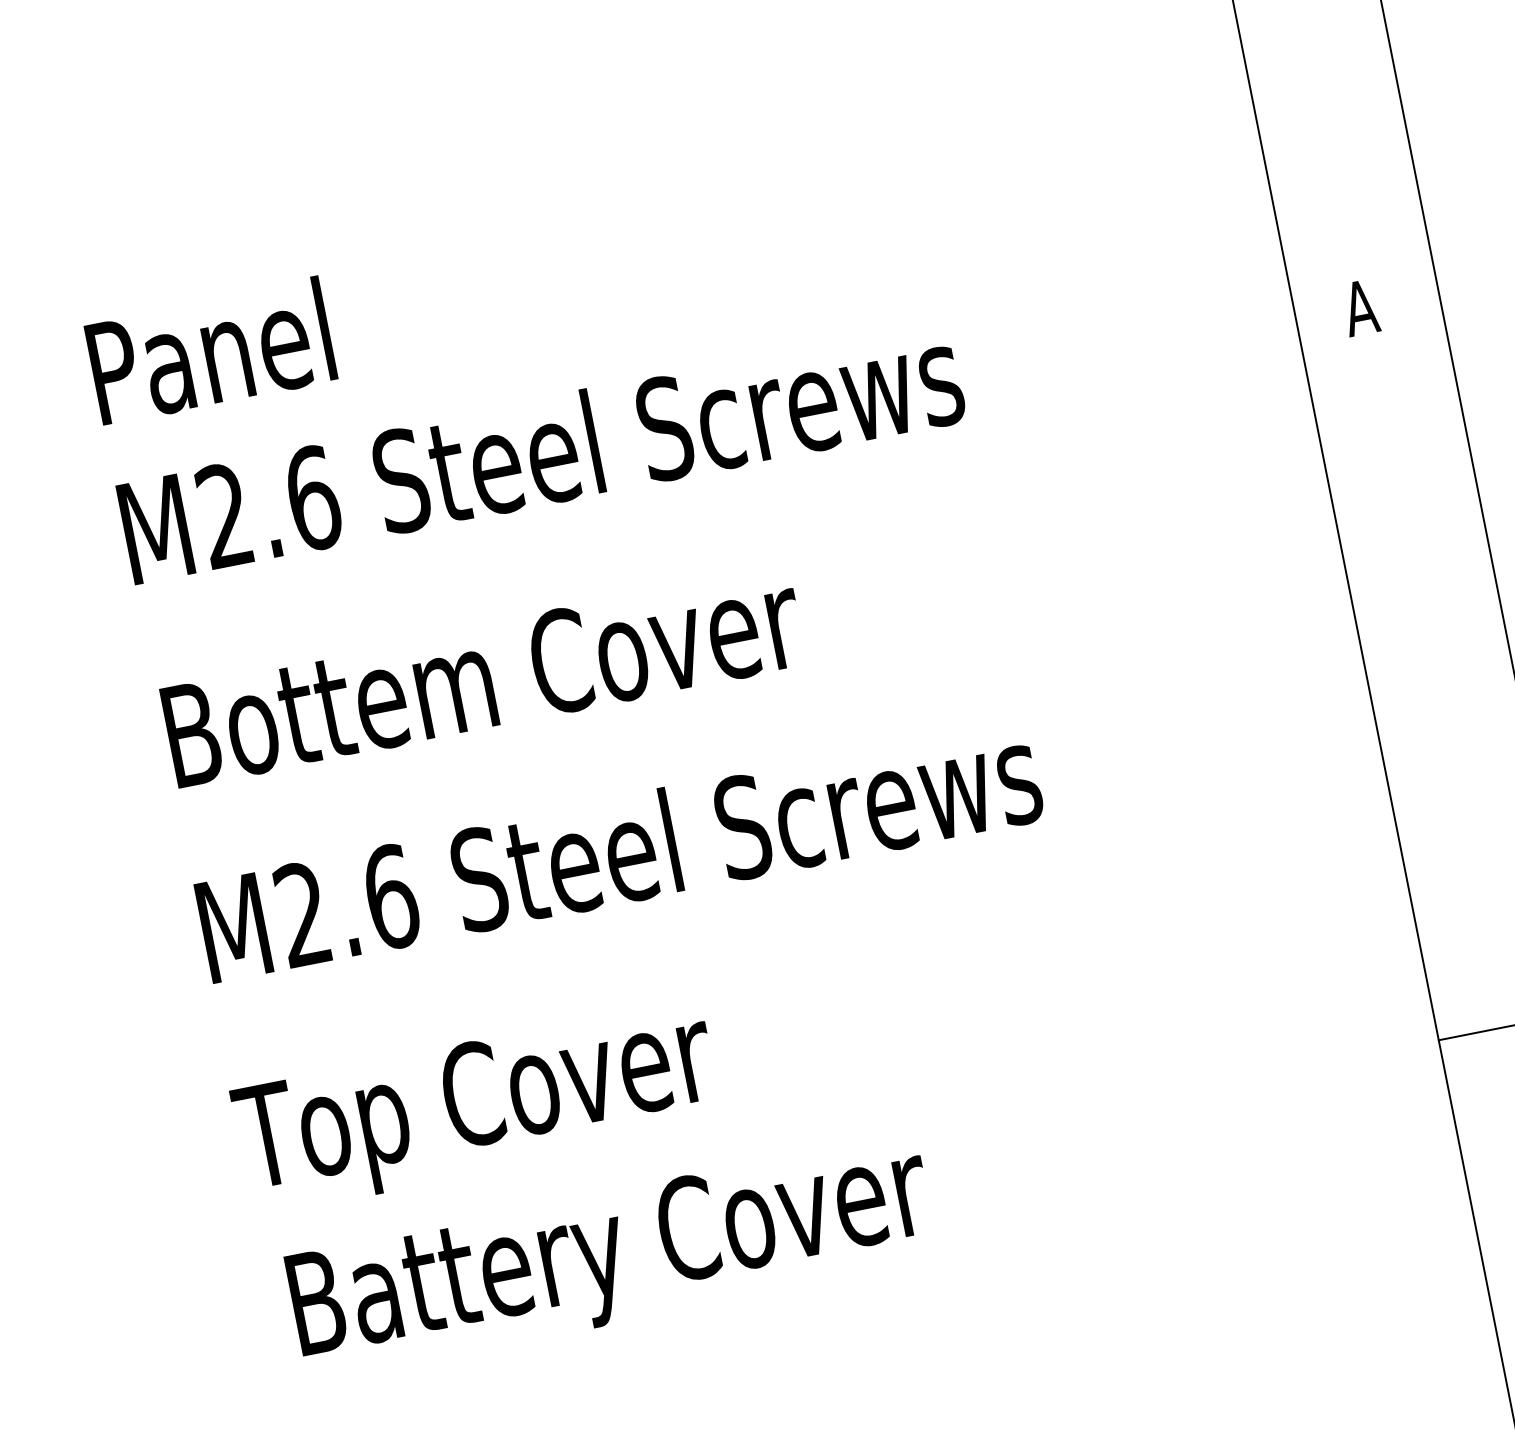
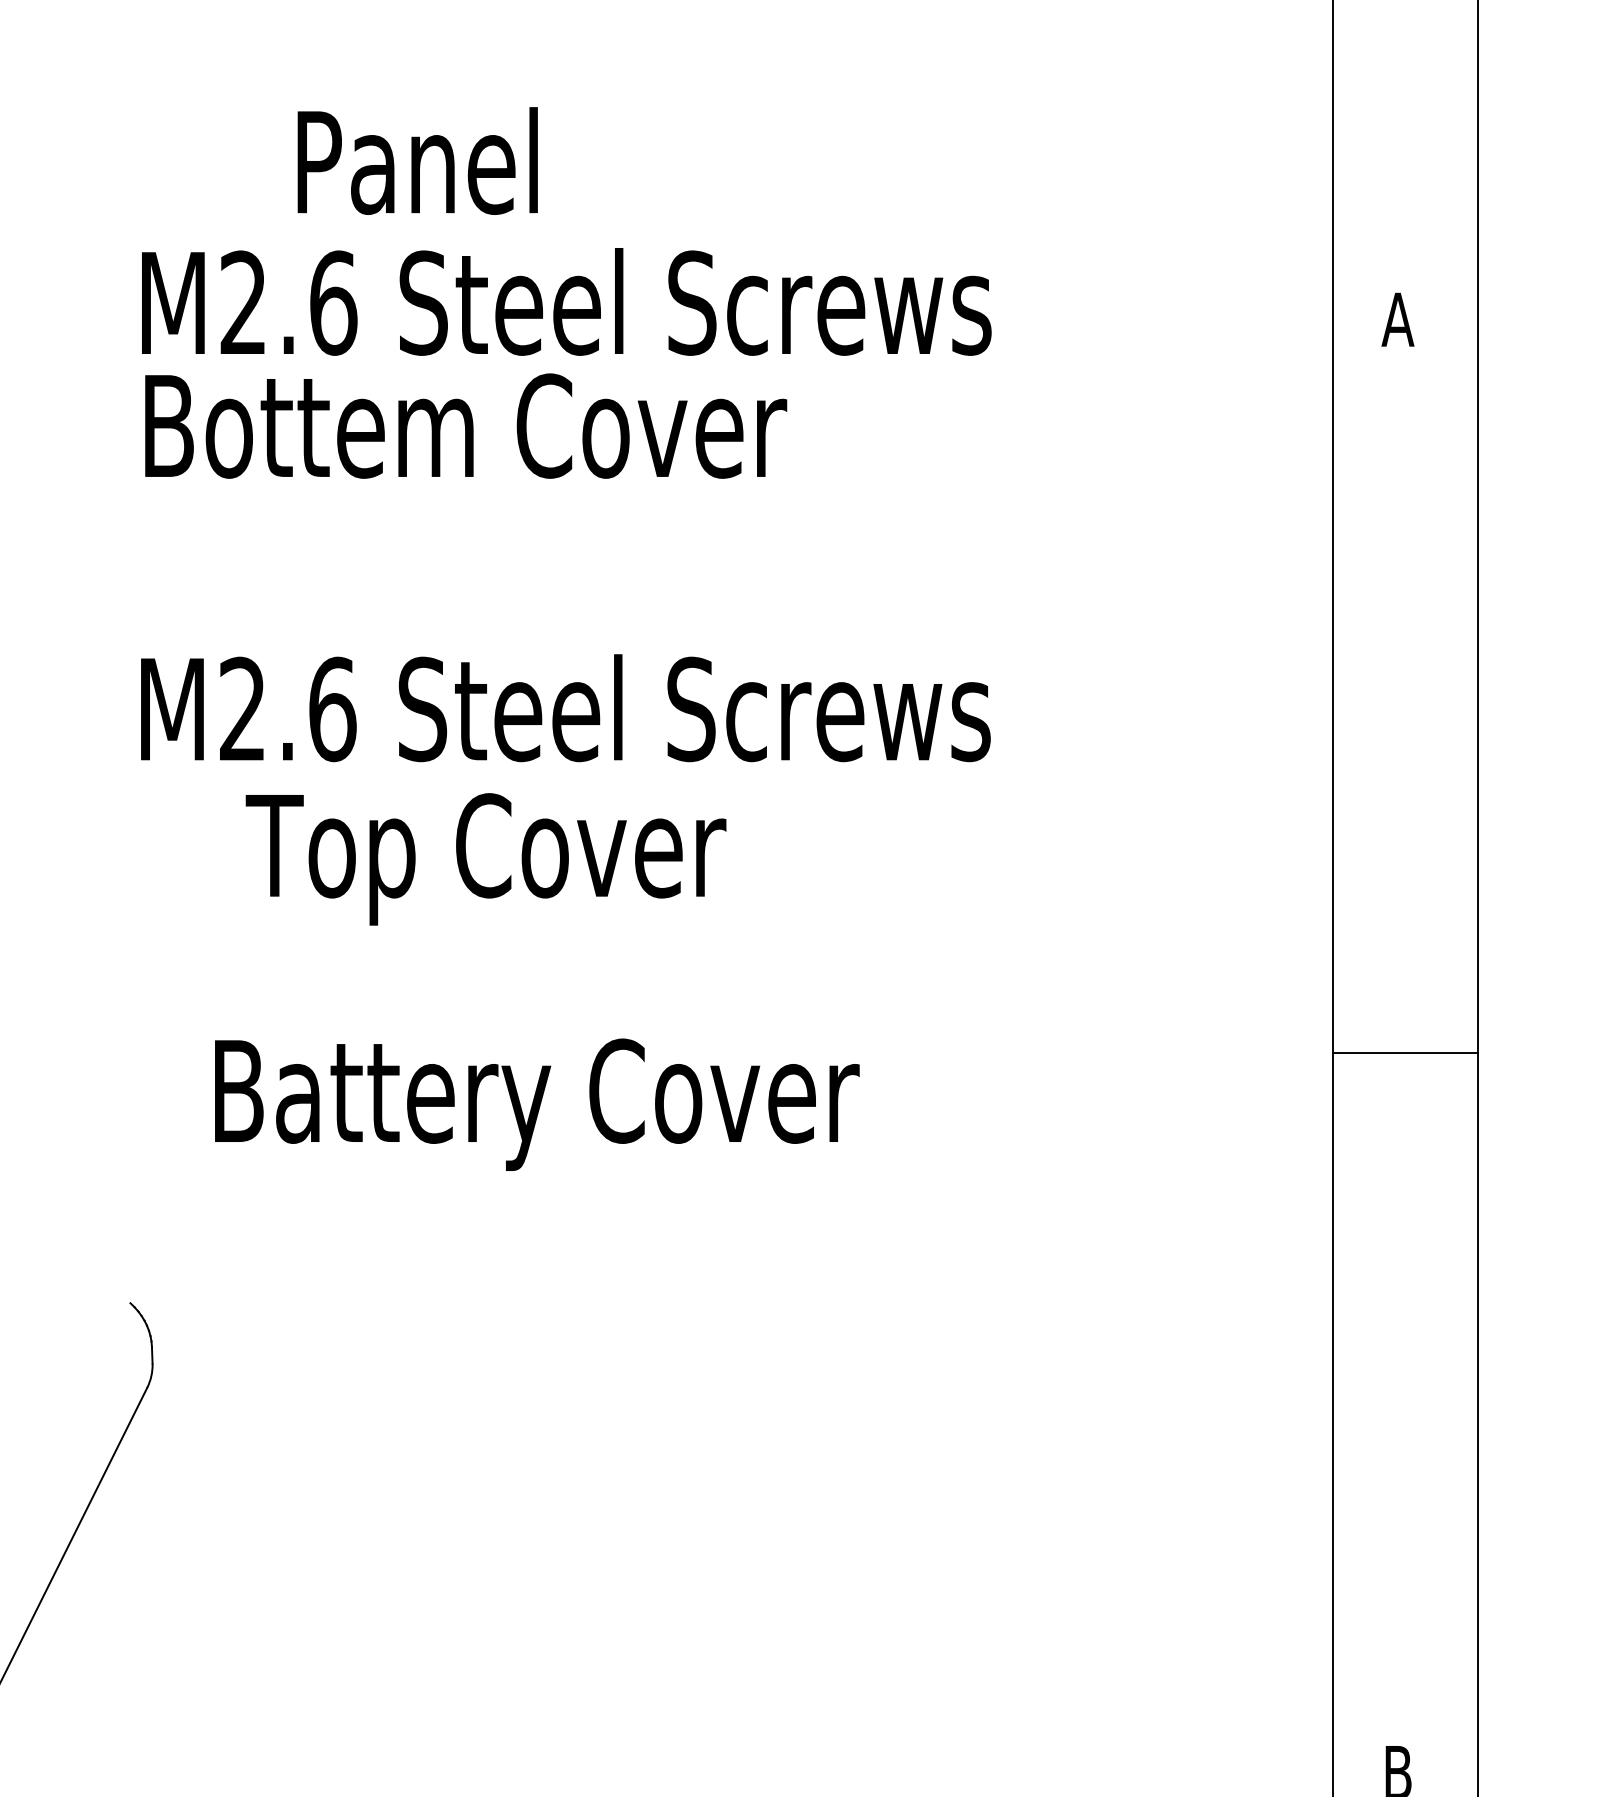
text: (210, 350) -> (417, 160), moved
text: (483, 675) -> (466, 425), moved
text: (476, 1107) -> (485, 859), moved
text: (612, 1257) -> (537, 1104), moved

